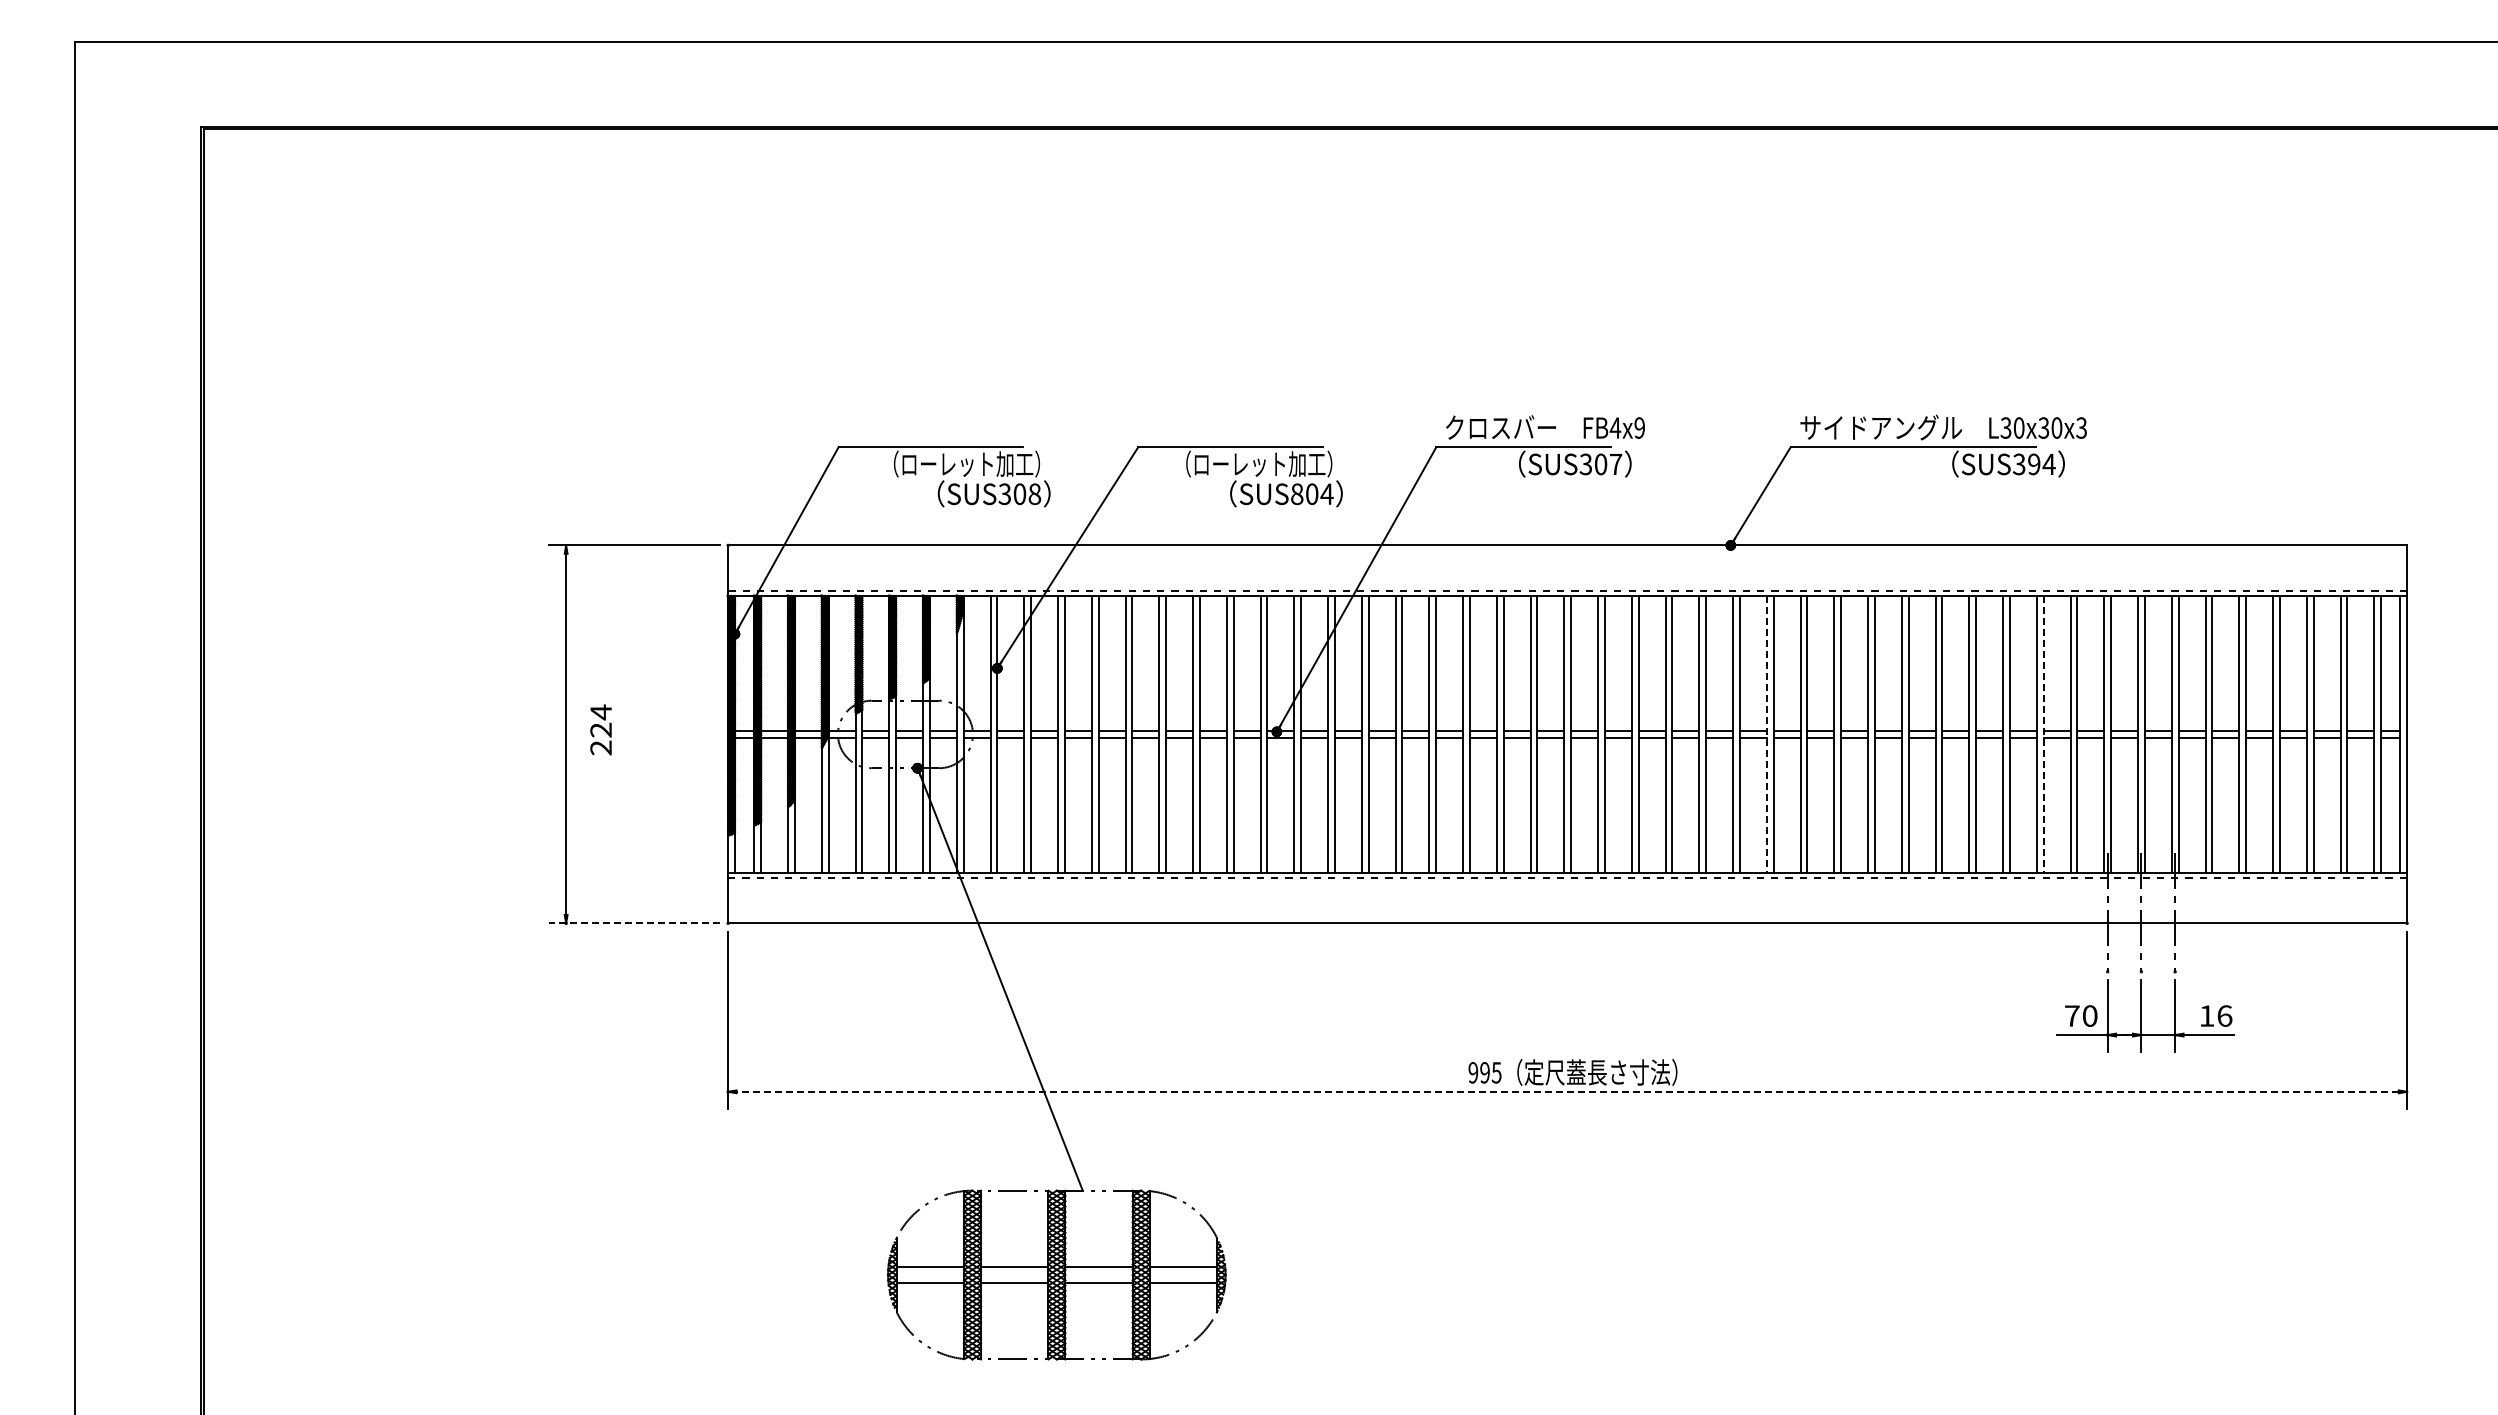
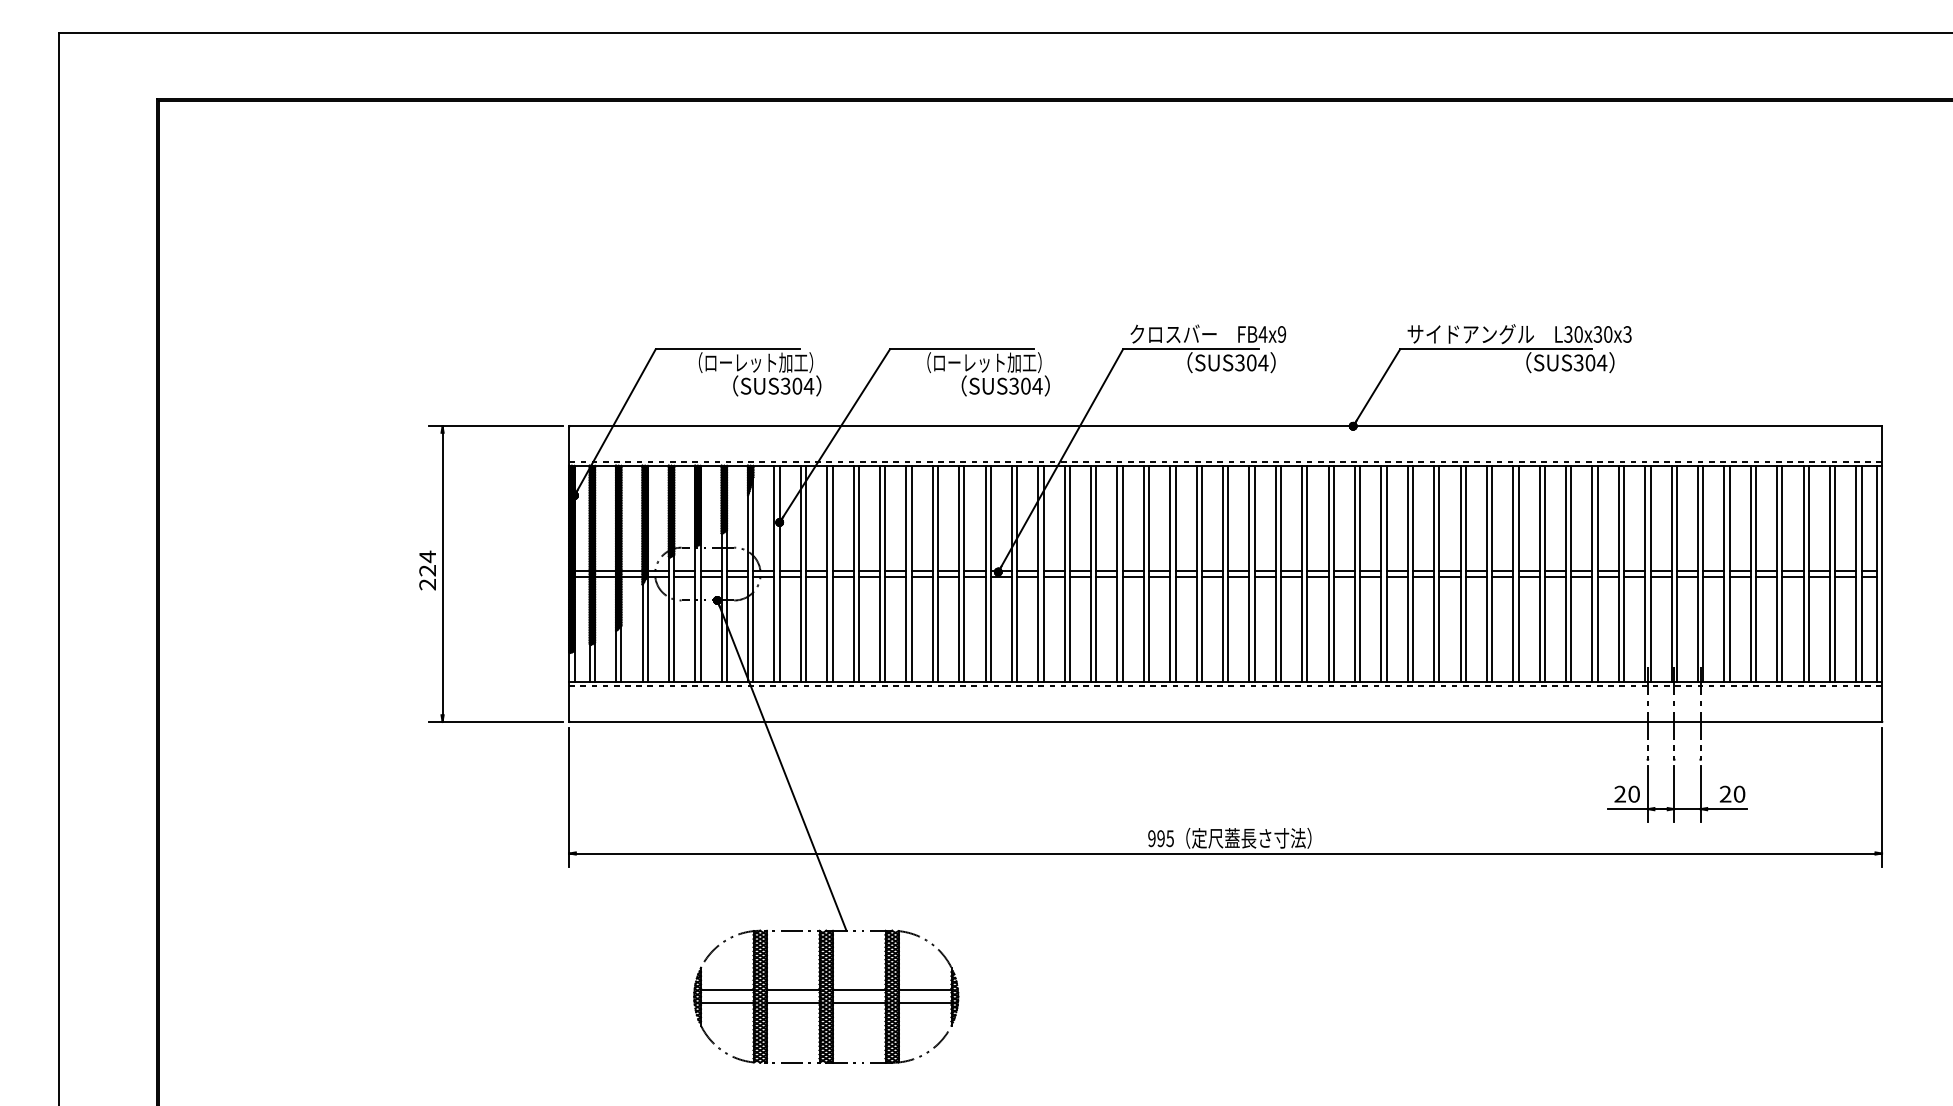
text: (1615, 464) -> (1263, 362), SUS307 -> SUS304
text: (2034, 464) -> (1590, 362), SUS394 -> SUS304
text: (1296, 493) -> (1013, 385), SUS804 -> SUS304
text: (1034, 494) -> (808, 386), SUS308 -> SUS304
text: (600, 729) -> (427, 570), moved
line: (1766, 734) -> (1381, 574), dashed -> solid
line: (2043, 734) -> (1597, 574), dashed -> solid
line: (634, 923) -> (496, 721), dashed -> solid
text: (2072, 1015) -> (1620, 793), 70 -> 20
text: (2215, 1015) -> (1732, 793), 16 -> 20
line: (1567, 1091) -> (1225, 853), dashed -> solid

